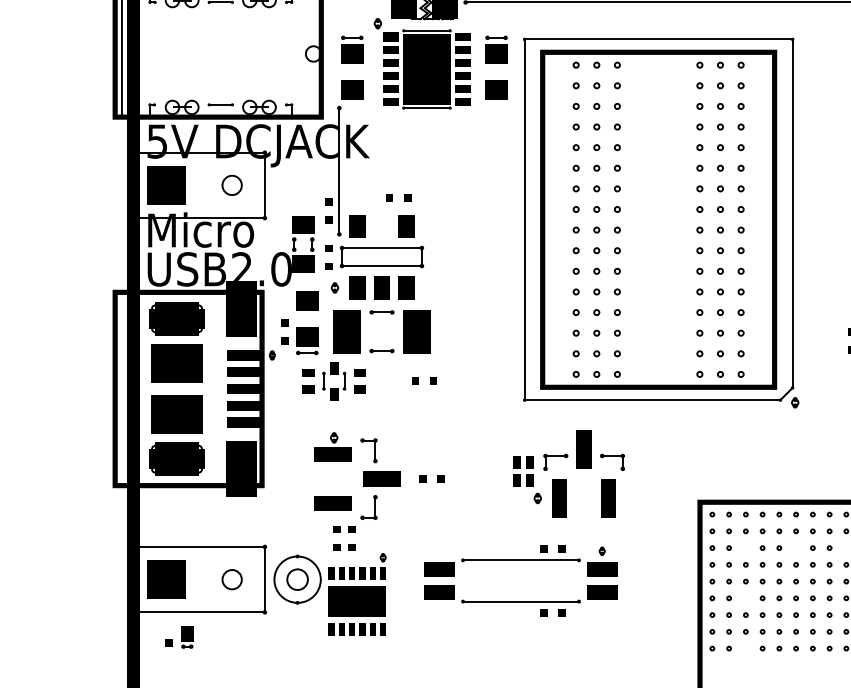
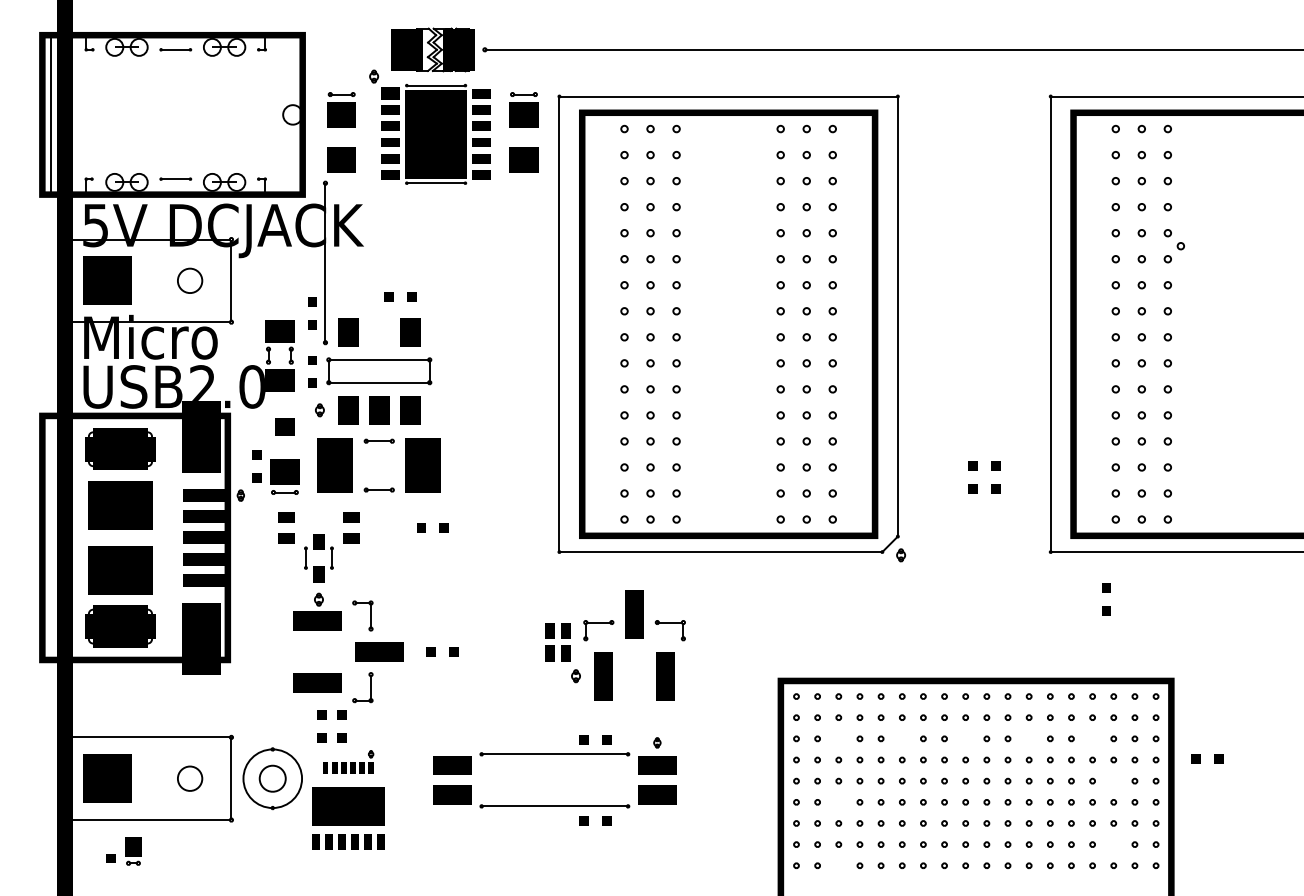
part: (306, 300) -> (284, 426), size x0.7
part: (333, 387) -> (318, 566), moved
part: (357, 566) -> (348, 761), size x0.7

